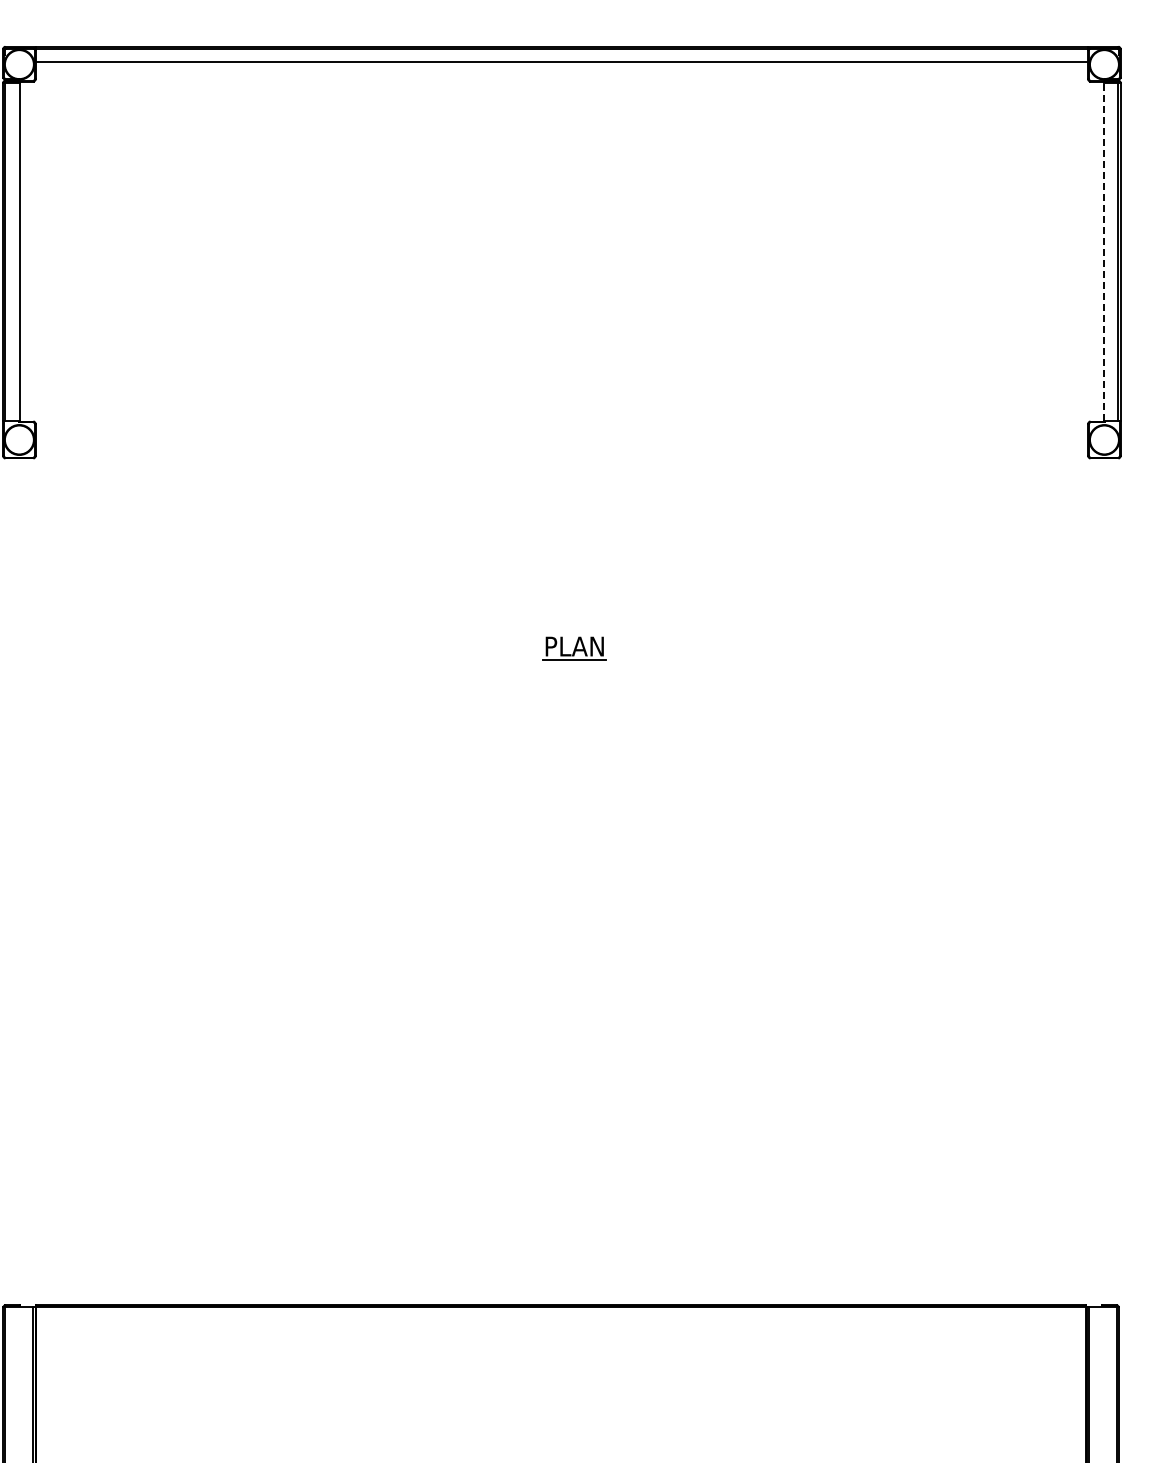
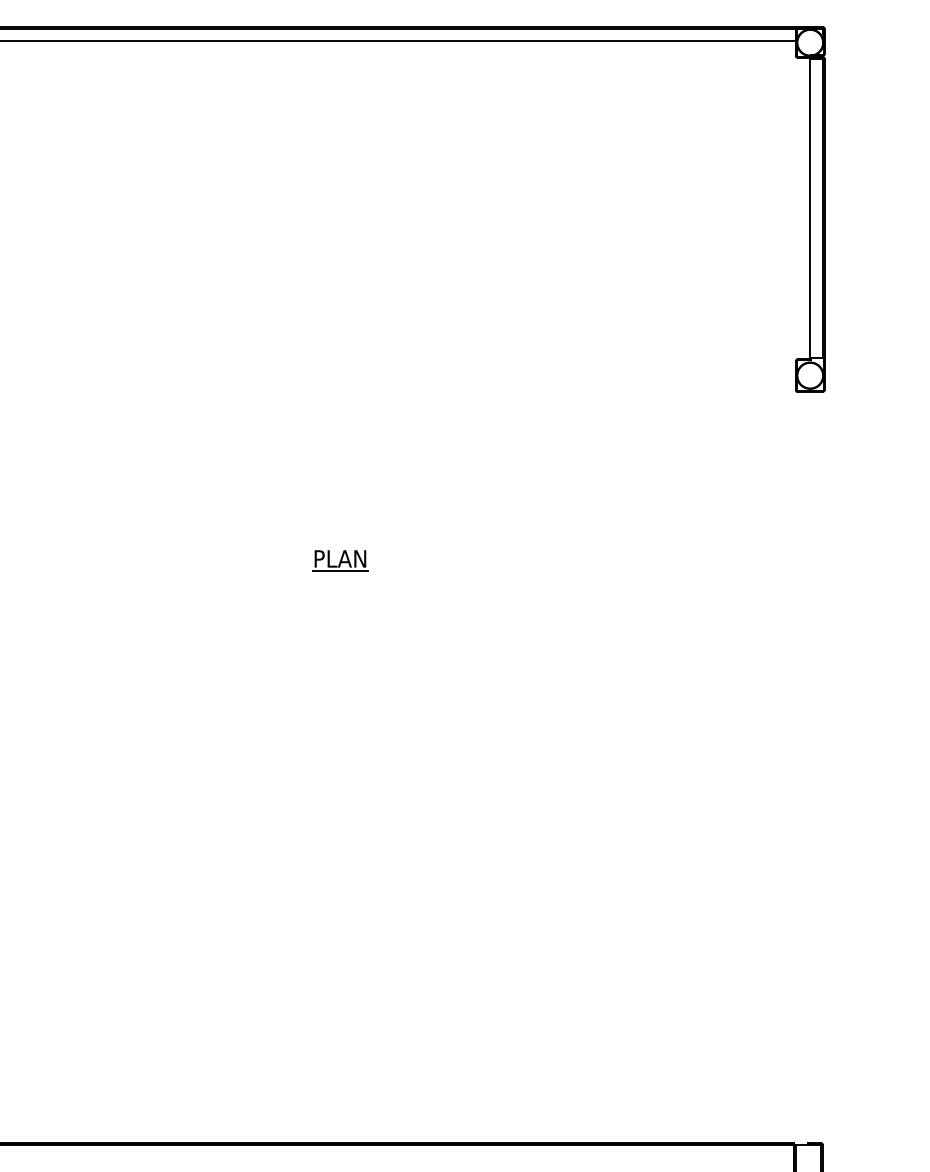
line: (1104, 251) -> (810, 208), dashed -> solid

